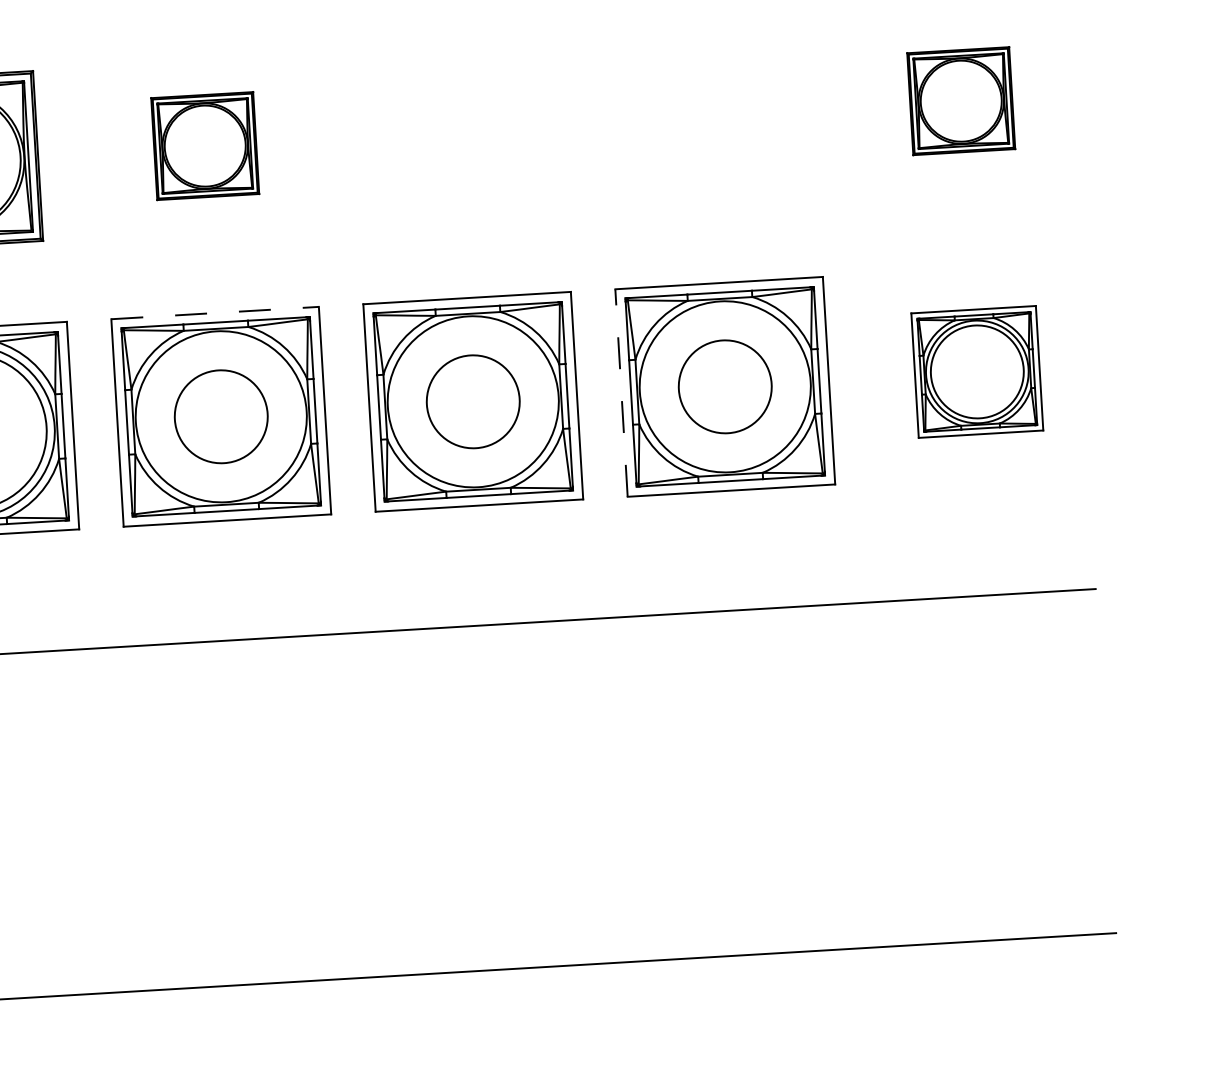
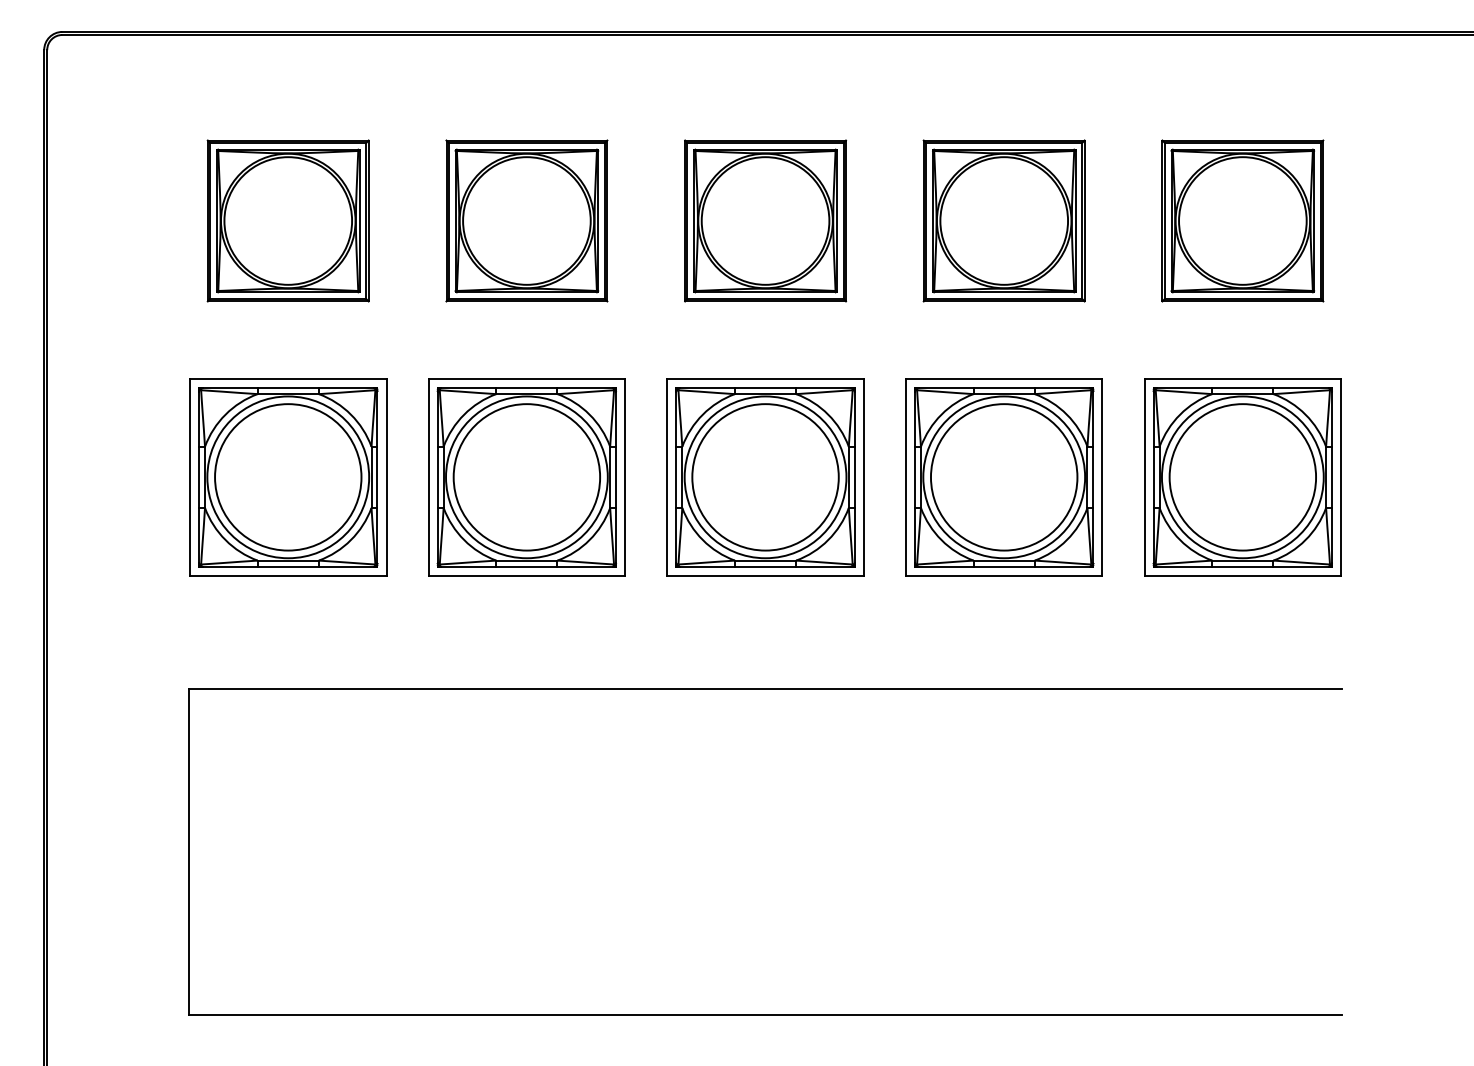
part: (960, 100) -> (1242, 220), size x1.67
part: (708, 115) -> (1003, 220), added
part: (457, 130) -> (765, 220), added
part: (204, 145) -> (526, 220), size x1.67
line: (215, 313) -> (527, 379), dashed -> solid
part: (976, 372) -> (1242, 477), size x1.67
circle: (724, 387) -> (1003, 477), size x1.67
line: (620, 392) -> (905, 476), dashed -> solid
circle: (473, 401) -> (765, 477), size x1.67
circle: (220, 416) -> (526, 477), size x1.67

